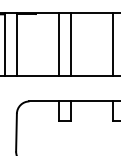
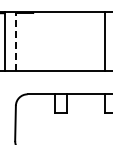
line: (17, 44) -> (16, 41), solid -> dashed
line: (58, 44) -> (54, 41), removed
line: (71, 44) -> (66, 41), removed

